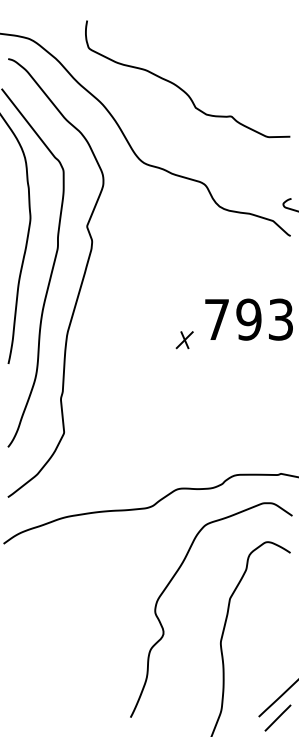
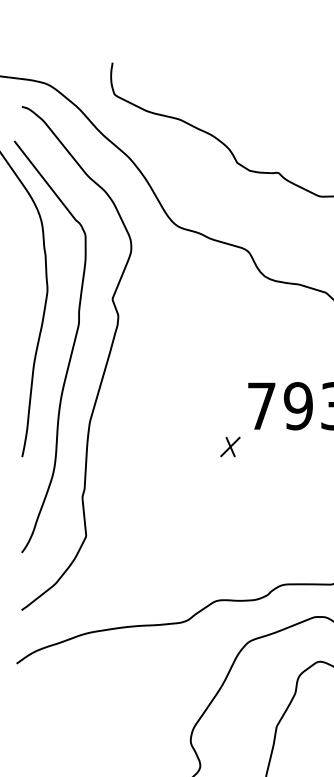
part: (184, 340) -> (230, 447), moved

